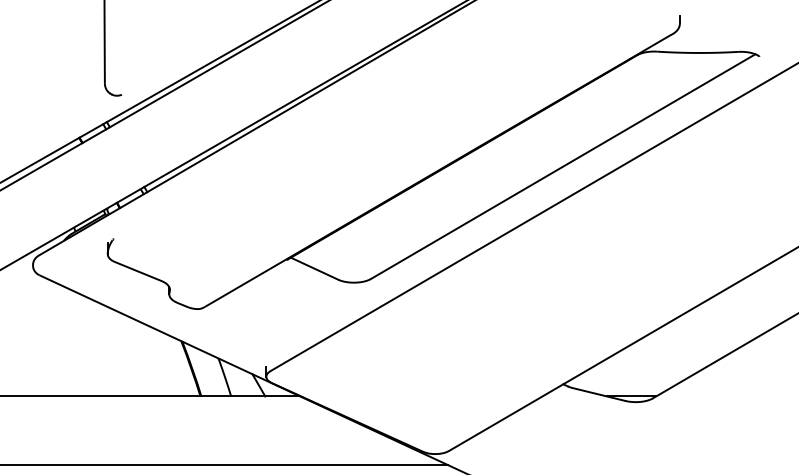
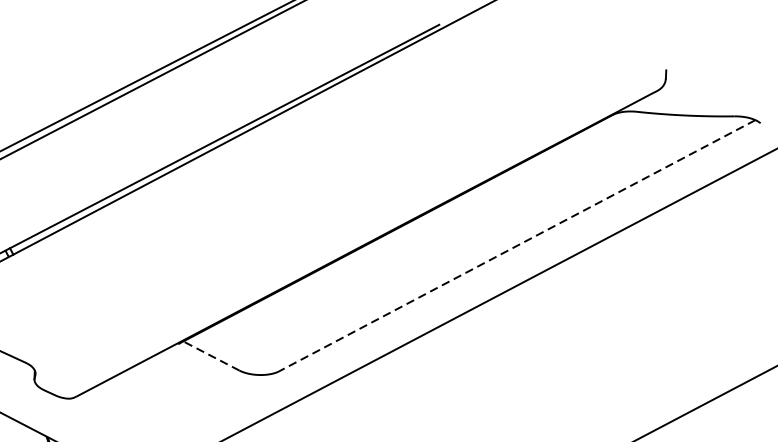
line: (563, 166) -> (517, 245), solid -> dashed
line: (314, 268) -> (211, 355), solid -> dashed

